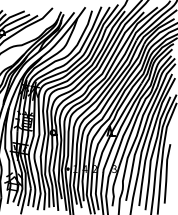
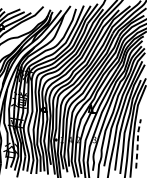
line: (166, 173) -> (137, 143), solid -> dashed

